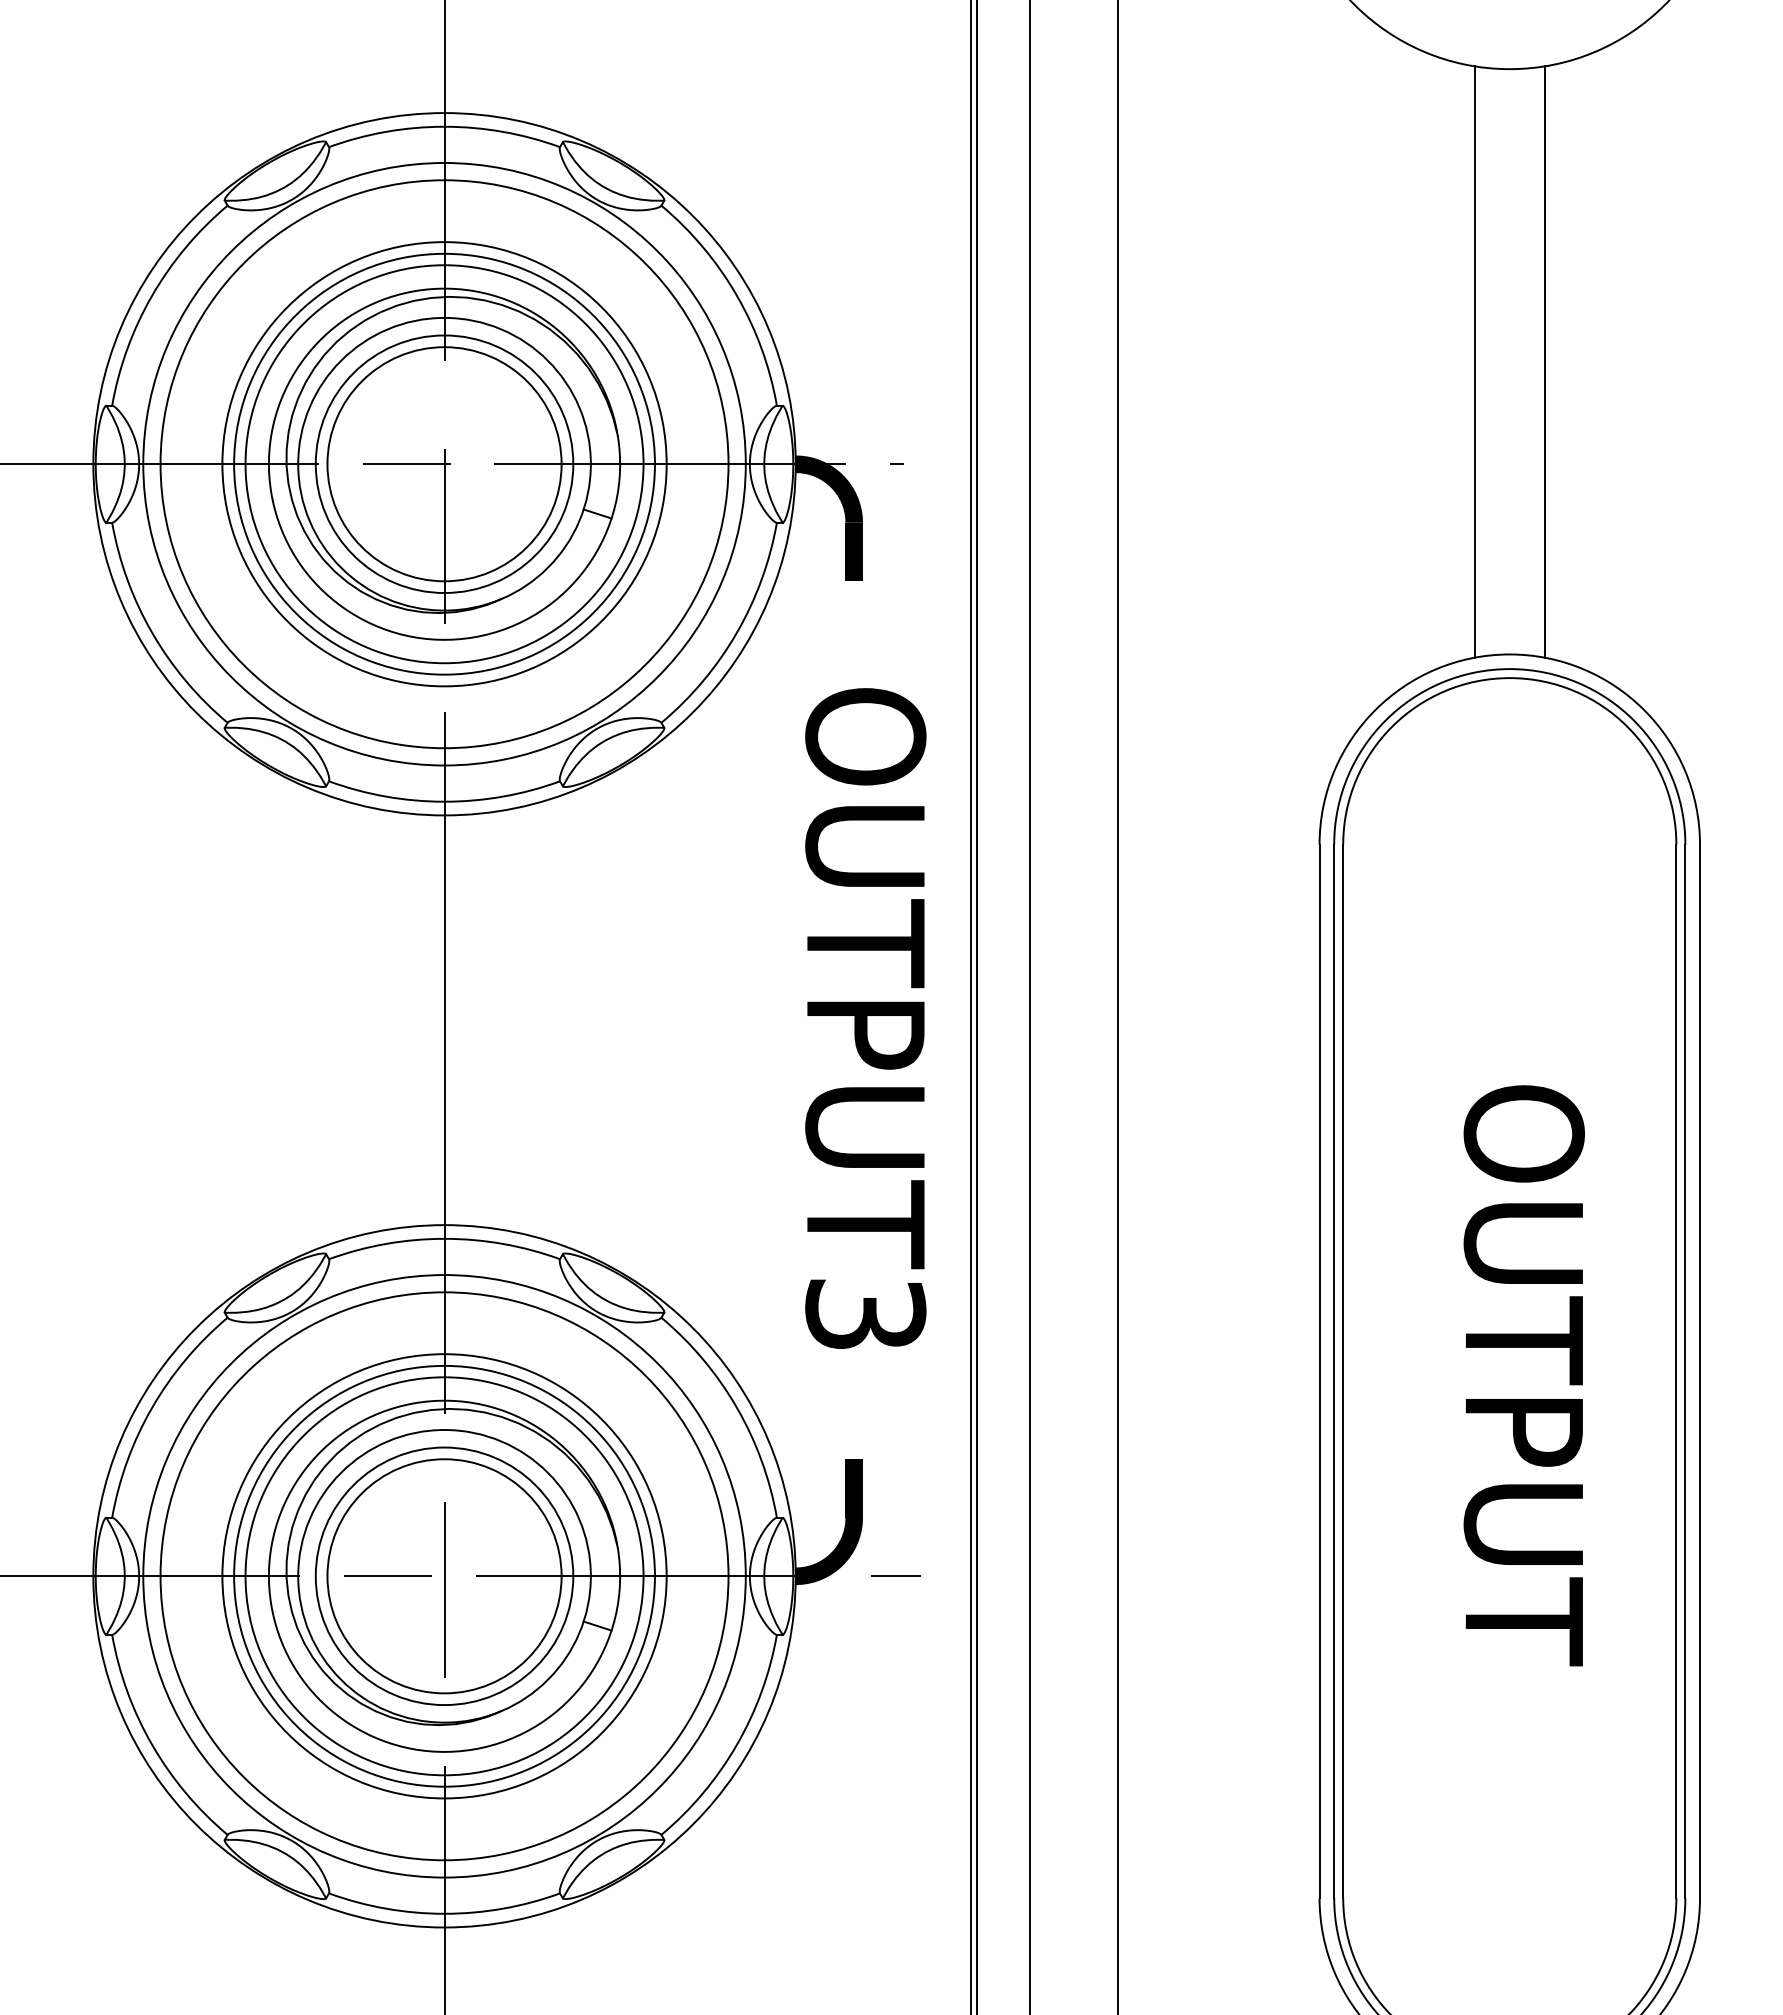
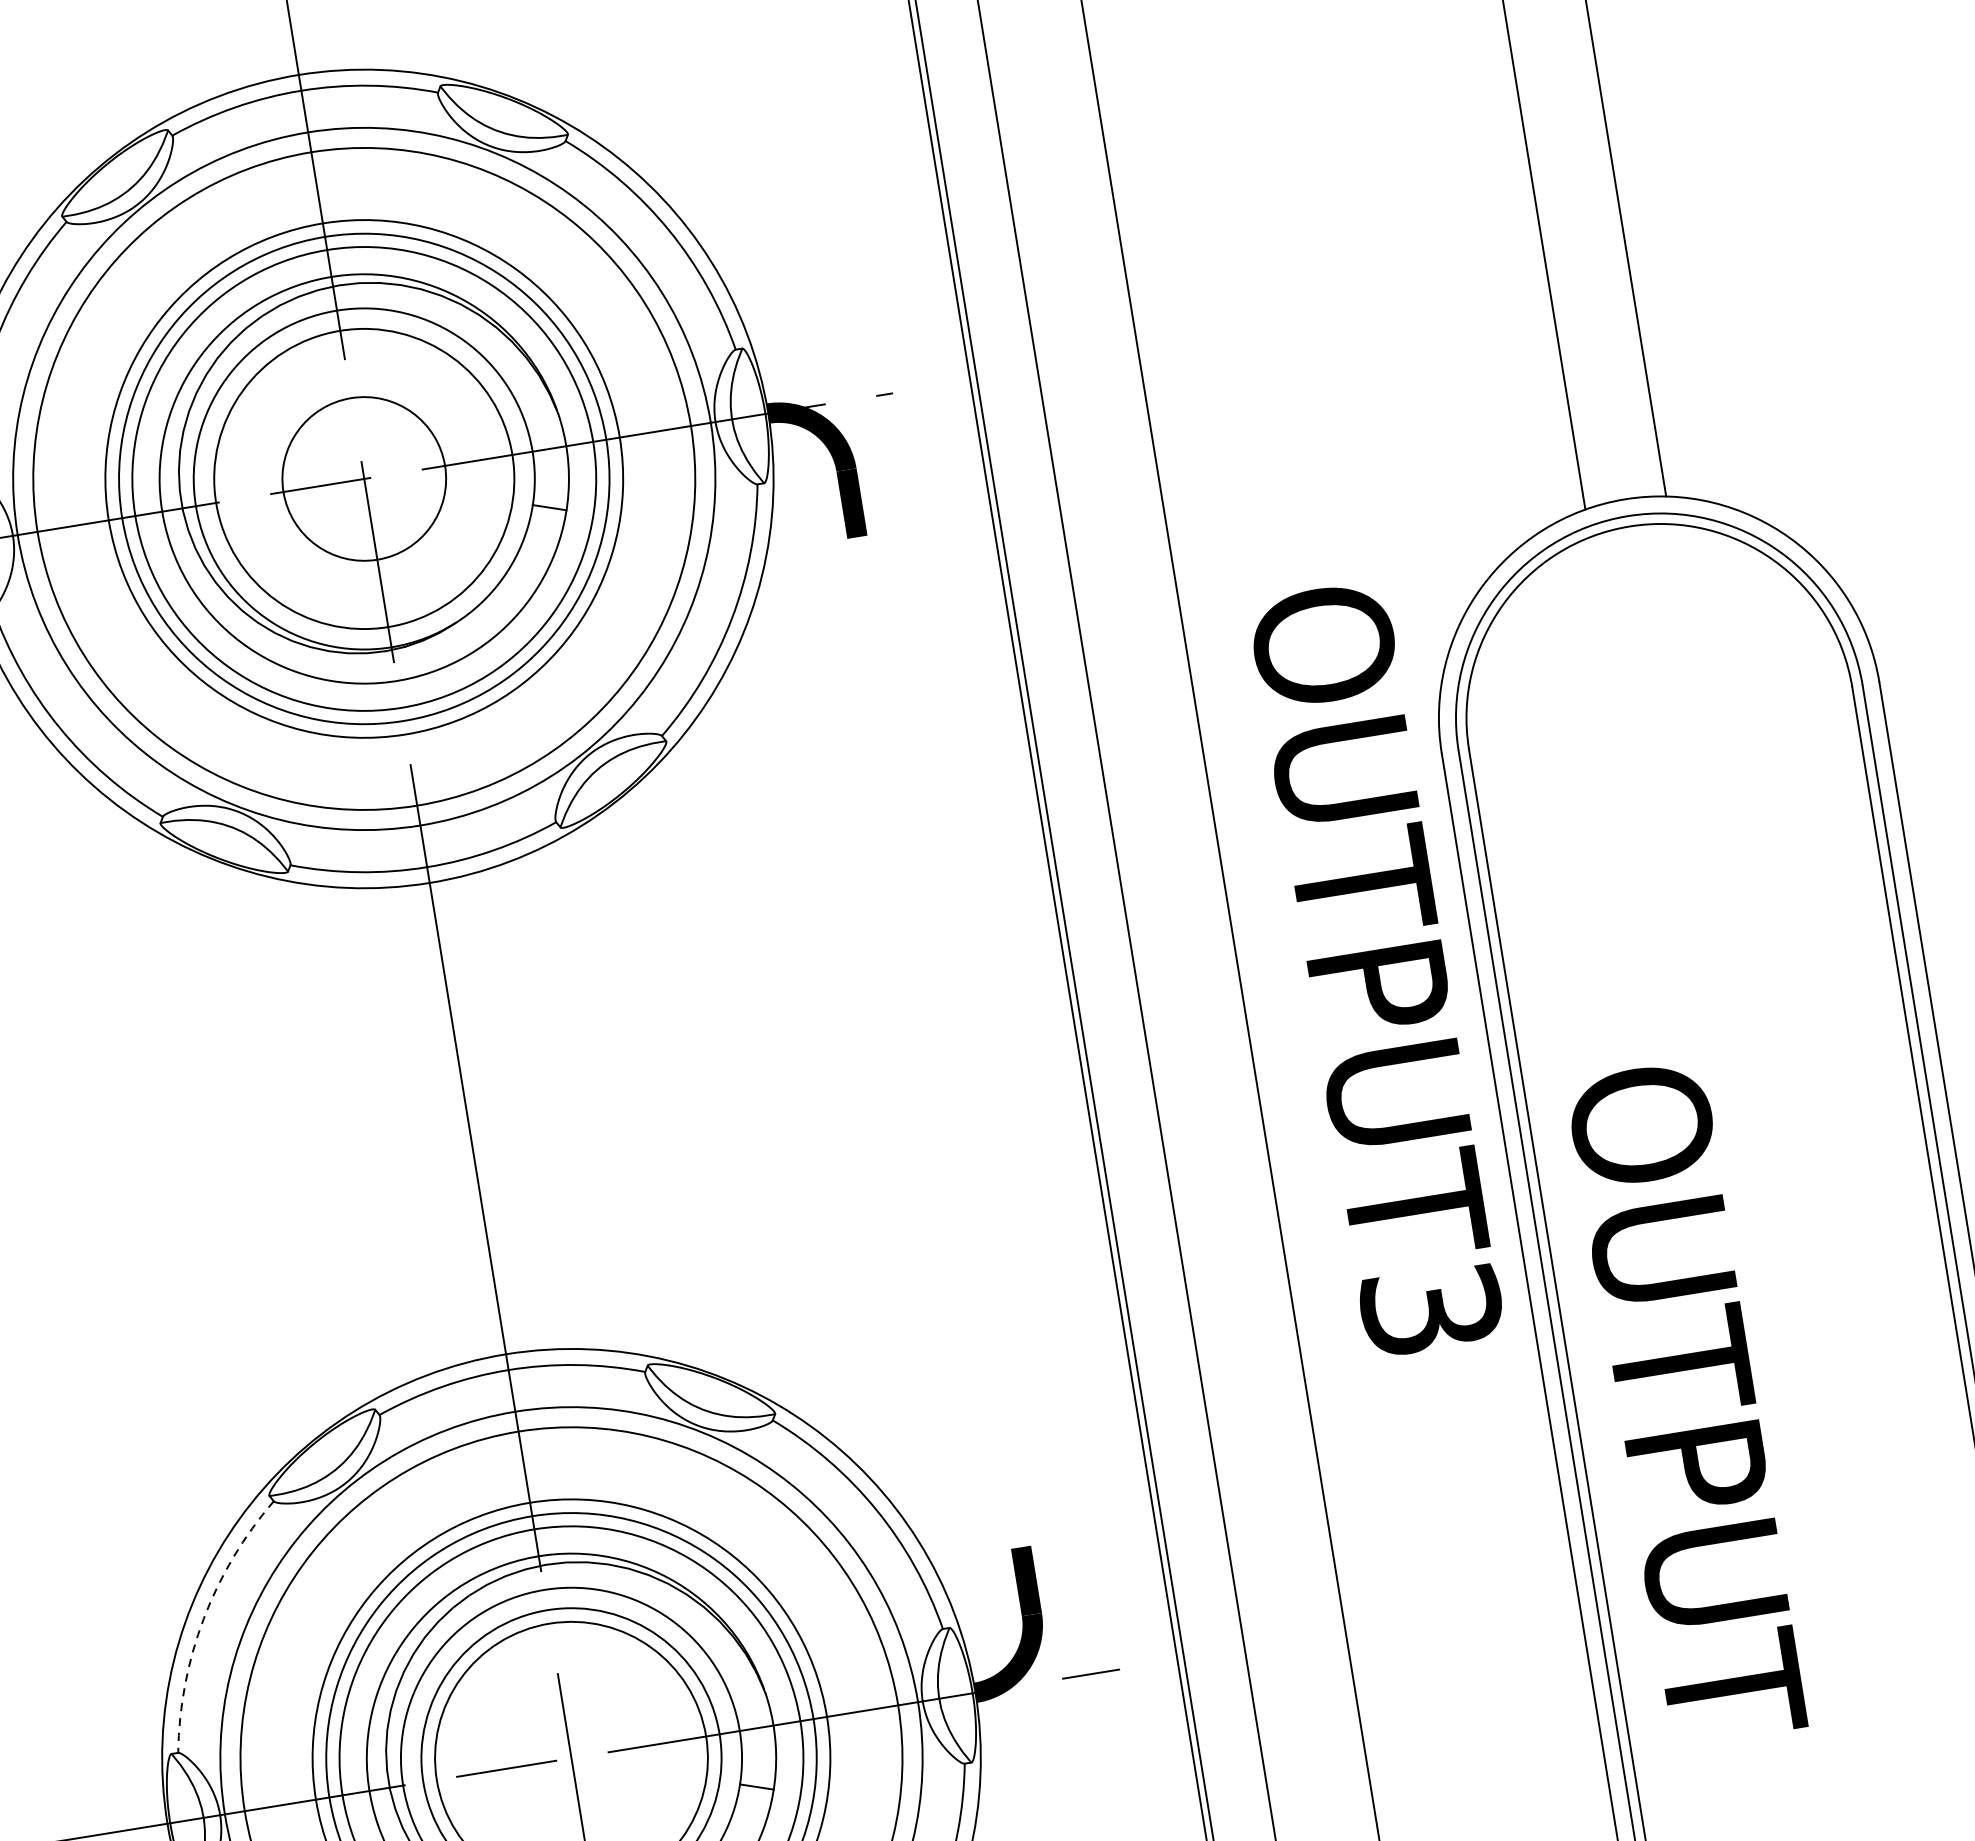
circle: (444, 464) -> (364, 479), size x0.6
text: (865, 1018) -> (1376, 969), moved
text: (1523, 1375) -> (1686, 1403), moved
arc: (152, 1407) -> (204, 1618), solid -> dashed

